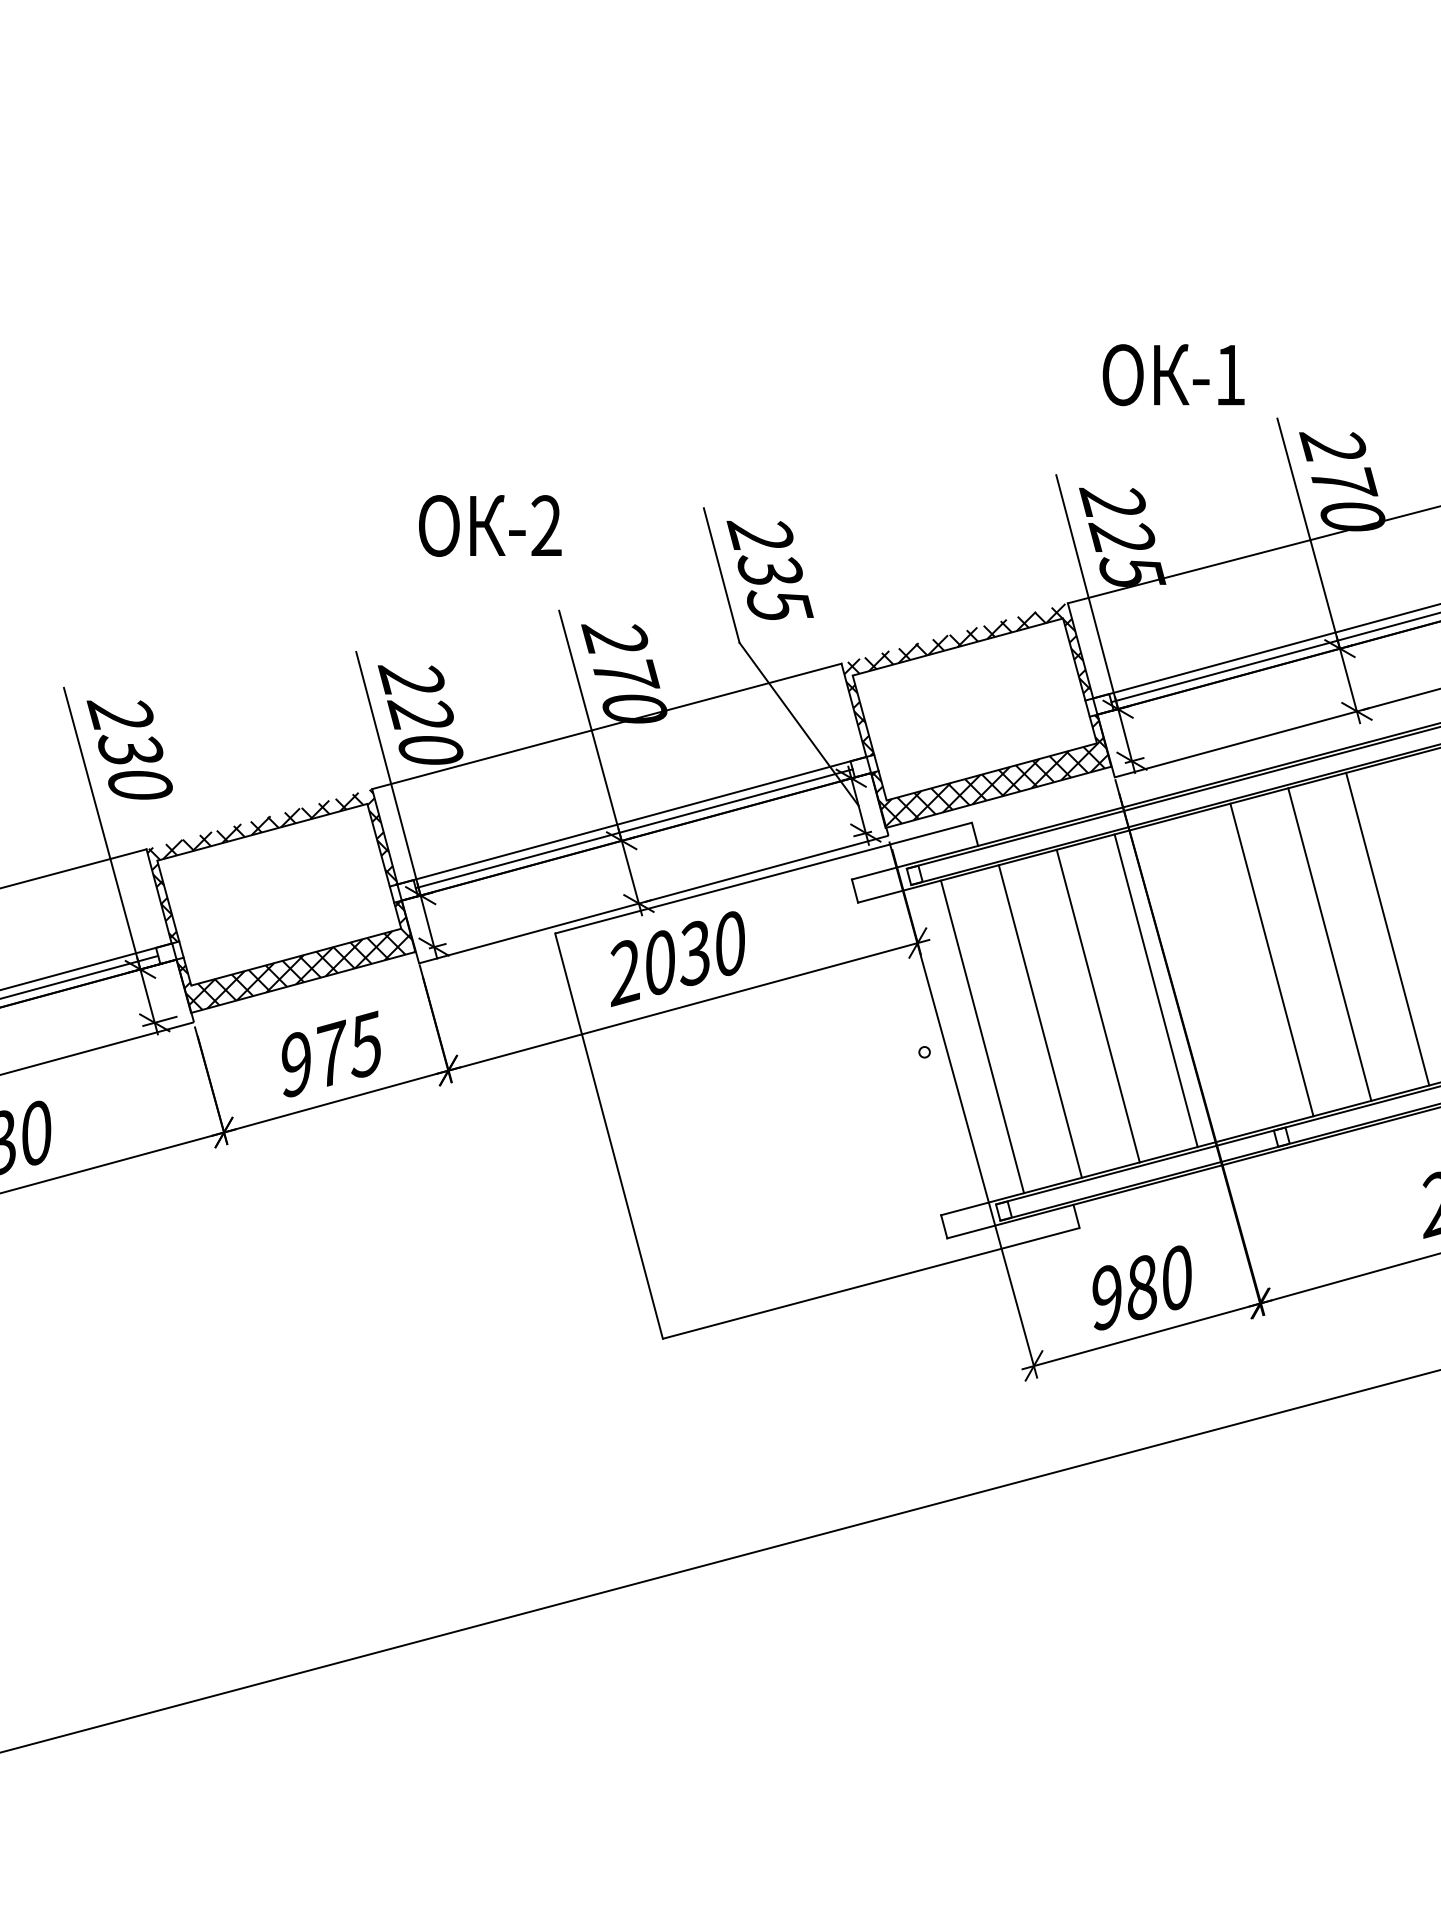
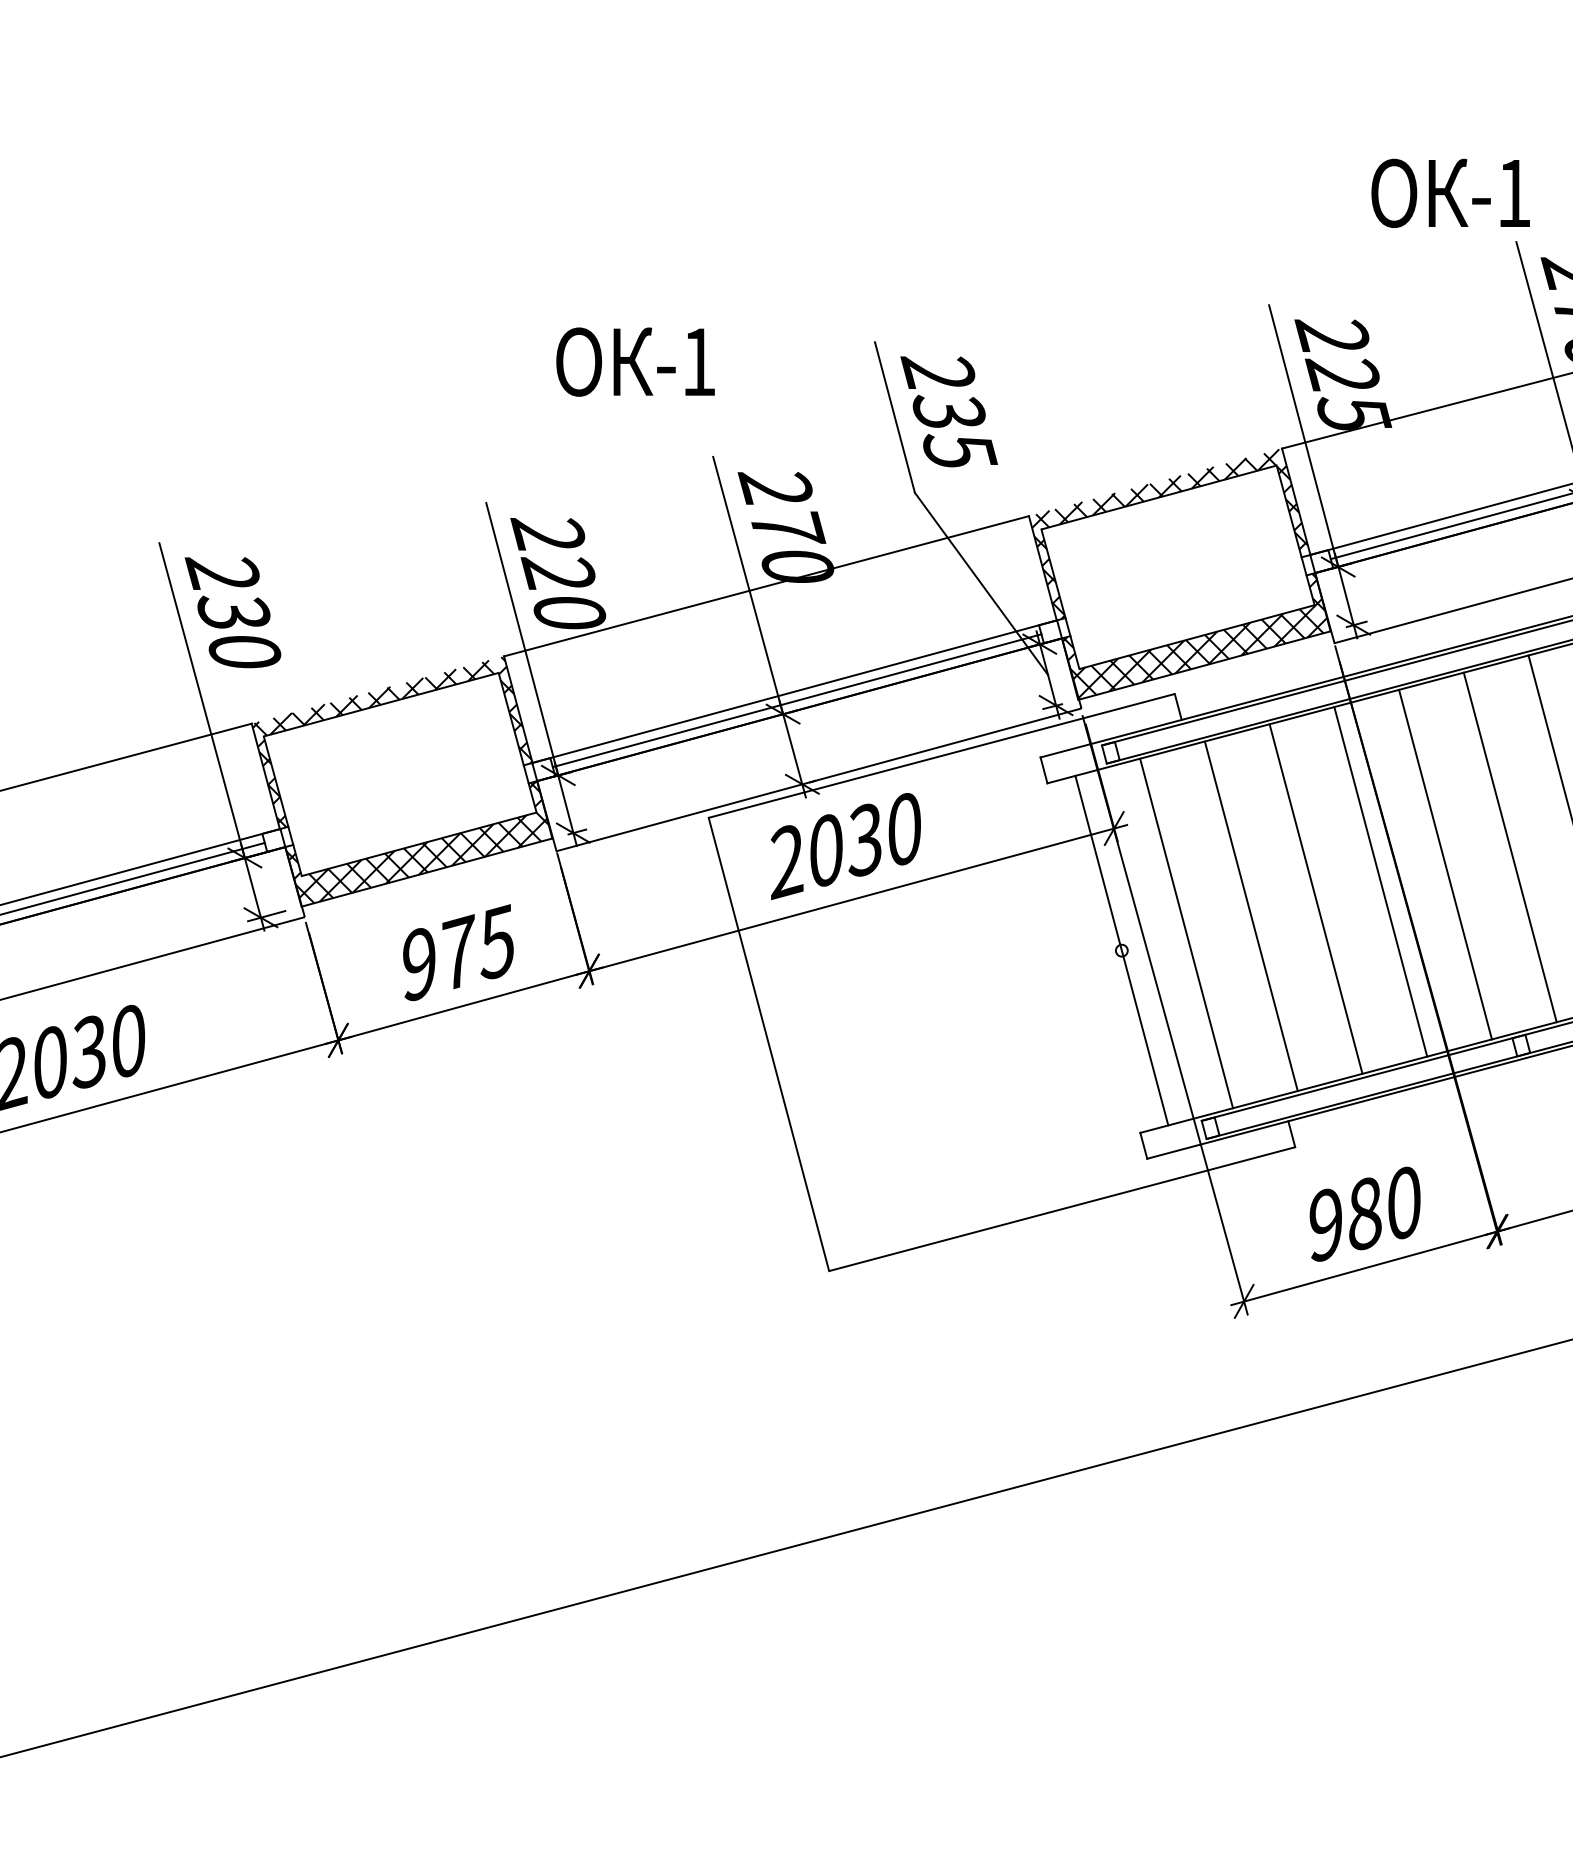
text: (1173, 375) -> (1450, 193), moved
text: (546, 525) -> (699, 361), -2 -> -1
line: (1213, 975) -> (1444, 864), added
line: (924, 1052) -> (1121, 950), added

